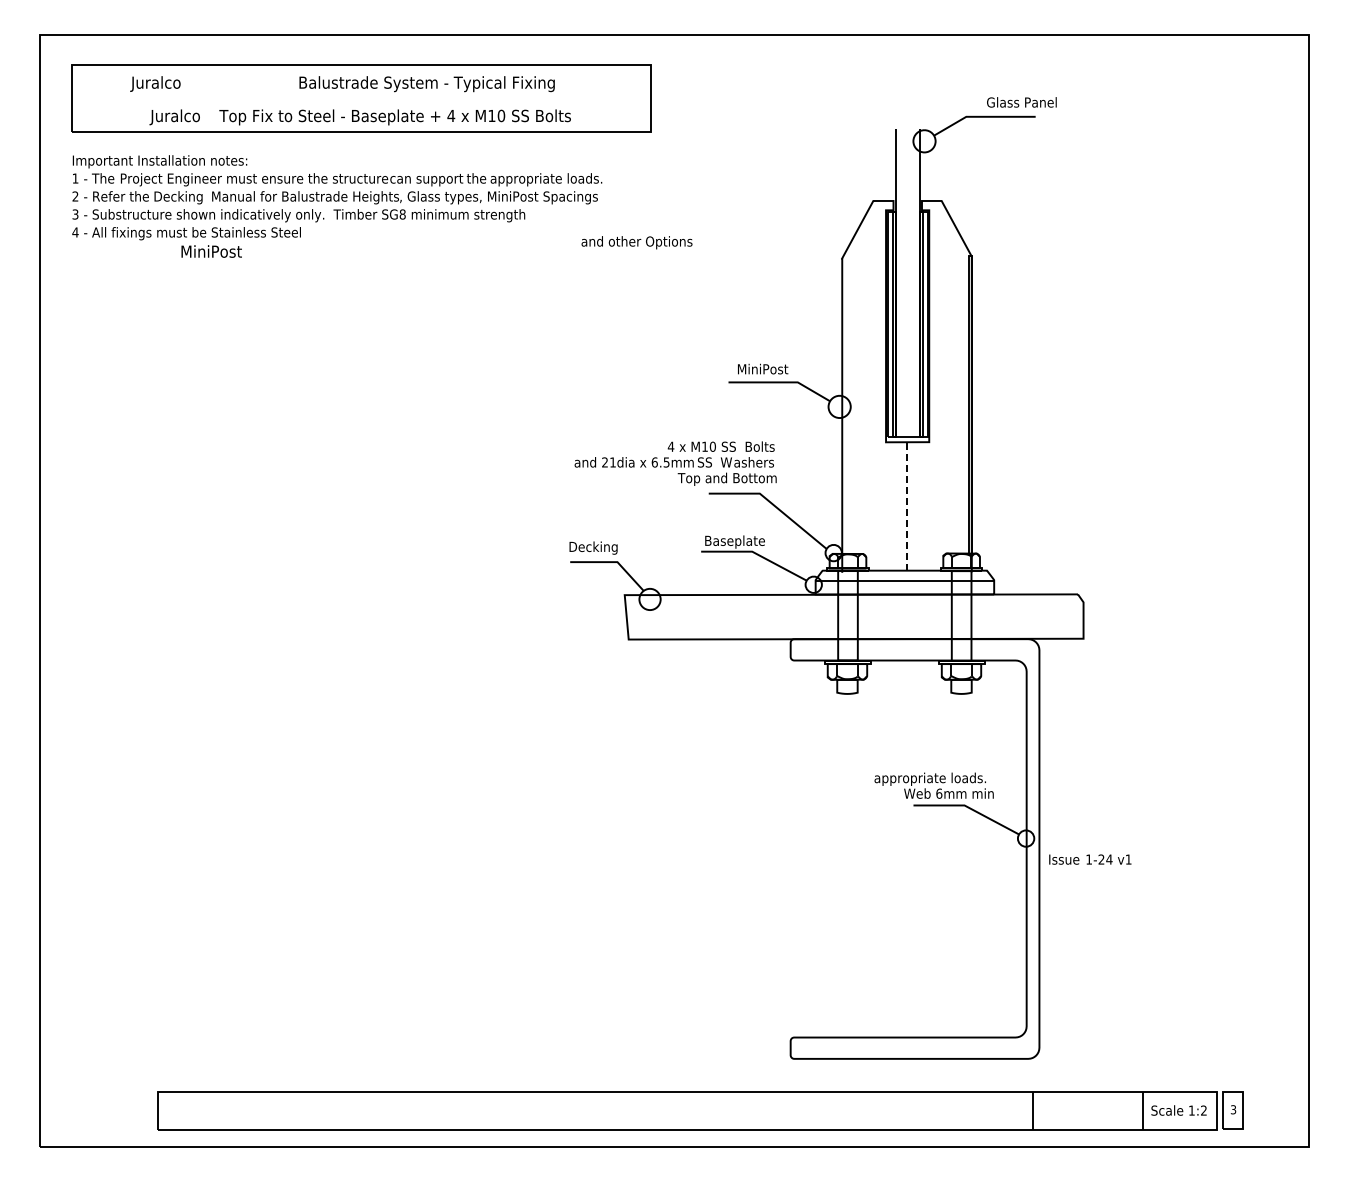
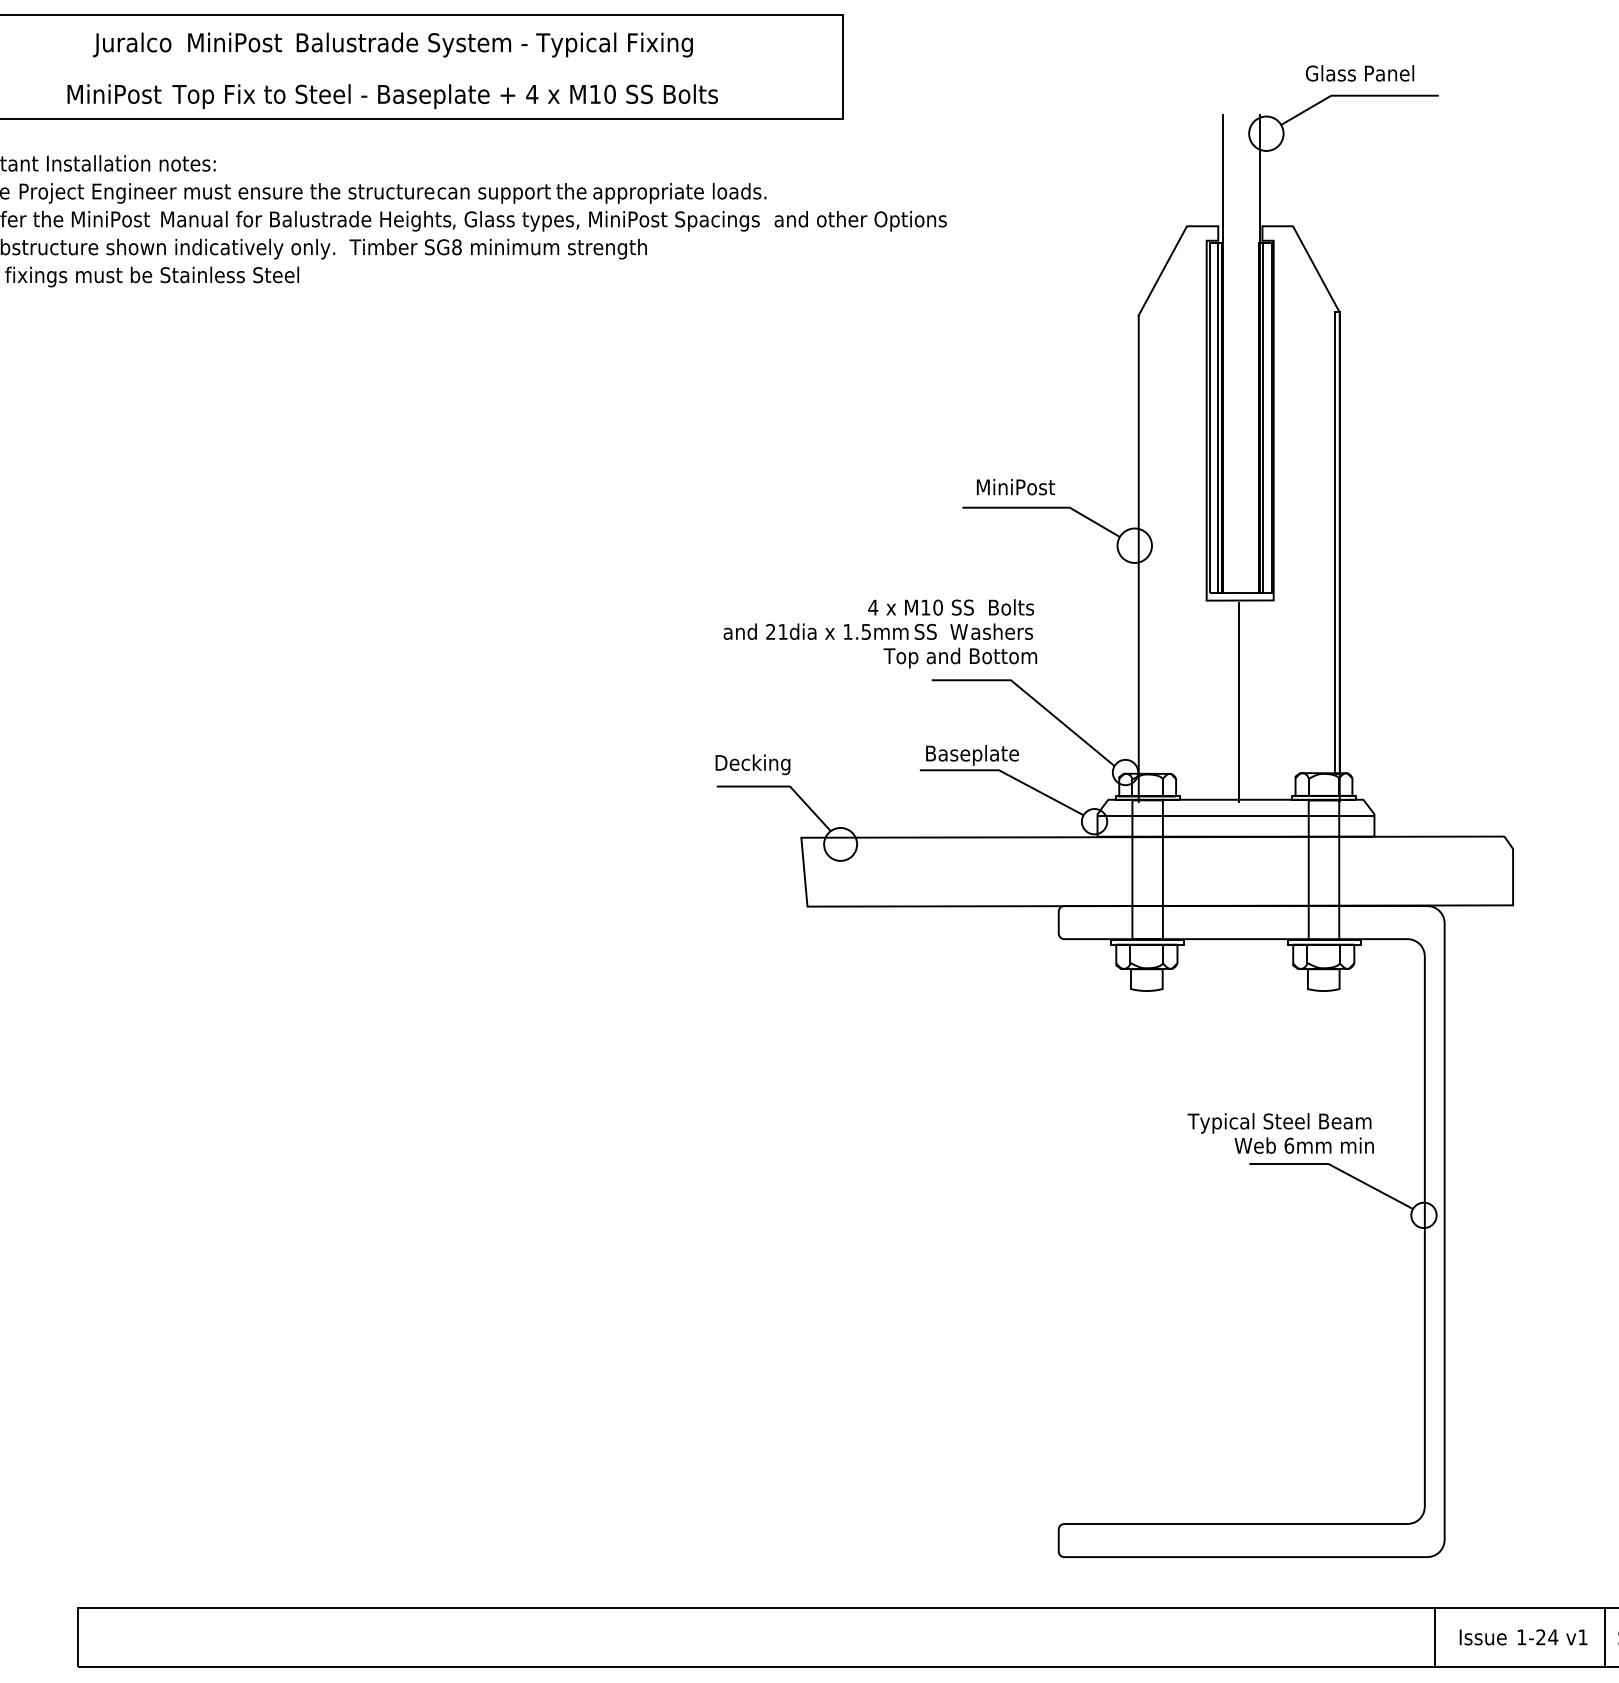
text: (155, 83) -> (132, 44), moved
text: (1021, 102) -> (1359, 73), moved
text: (180, 117) -> (112, 96), Juralco -> MiniPost
text: (179, 197) -> (110, 220), Decking -> MiniPost
text: (636, 242) -> (859, 220), moved
text: (211, 251) -> (234, 42), moved
text: (654, 462) -> (847, 631), 6.5mm -> 1.5mm
line: (906, 507) -> (1238, 701), dashed -> solid
text: (932, 778) -> (1278, 1122), appropriate loads. -> Typical Steel Beam
text: (1090, 859) -> (1523, 1637), moved

